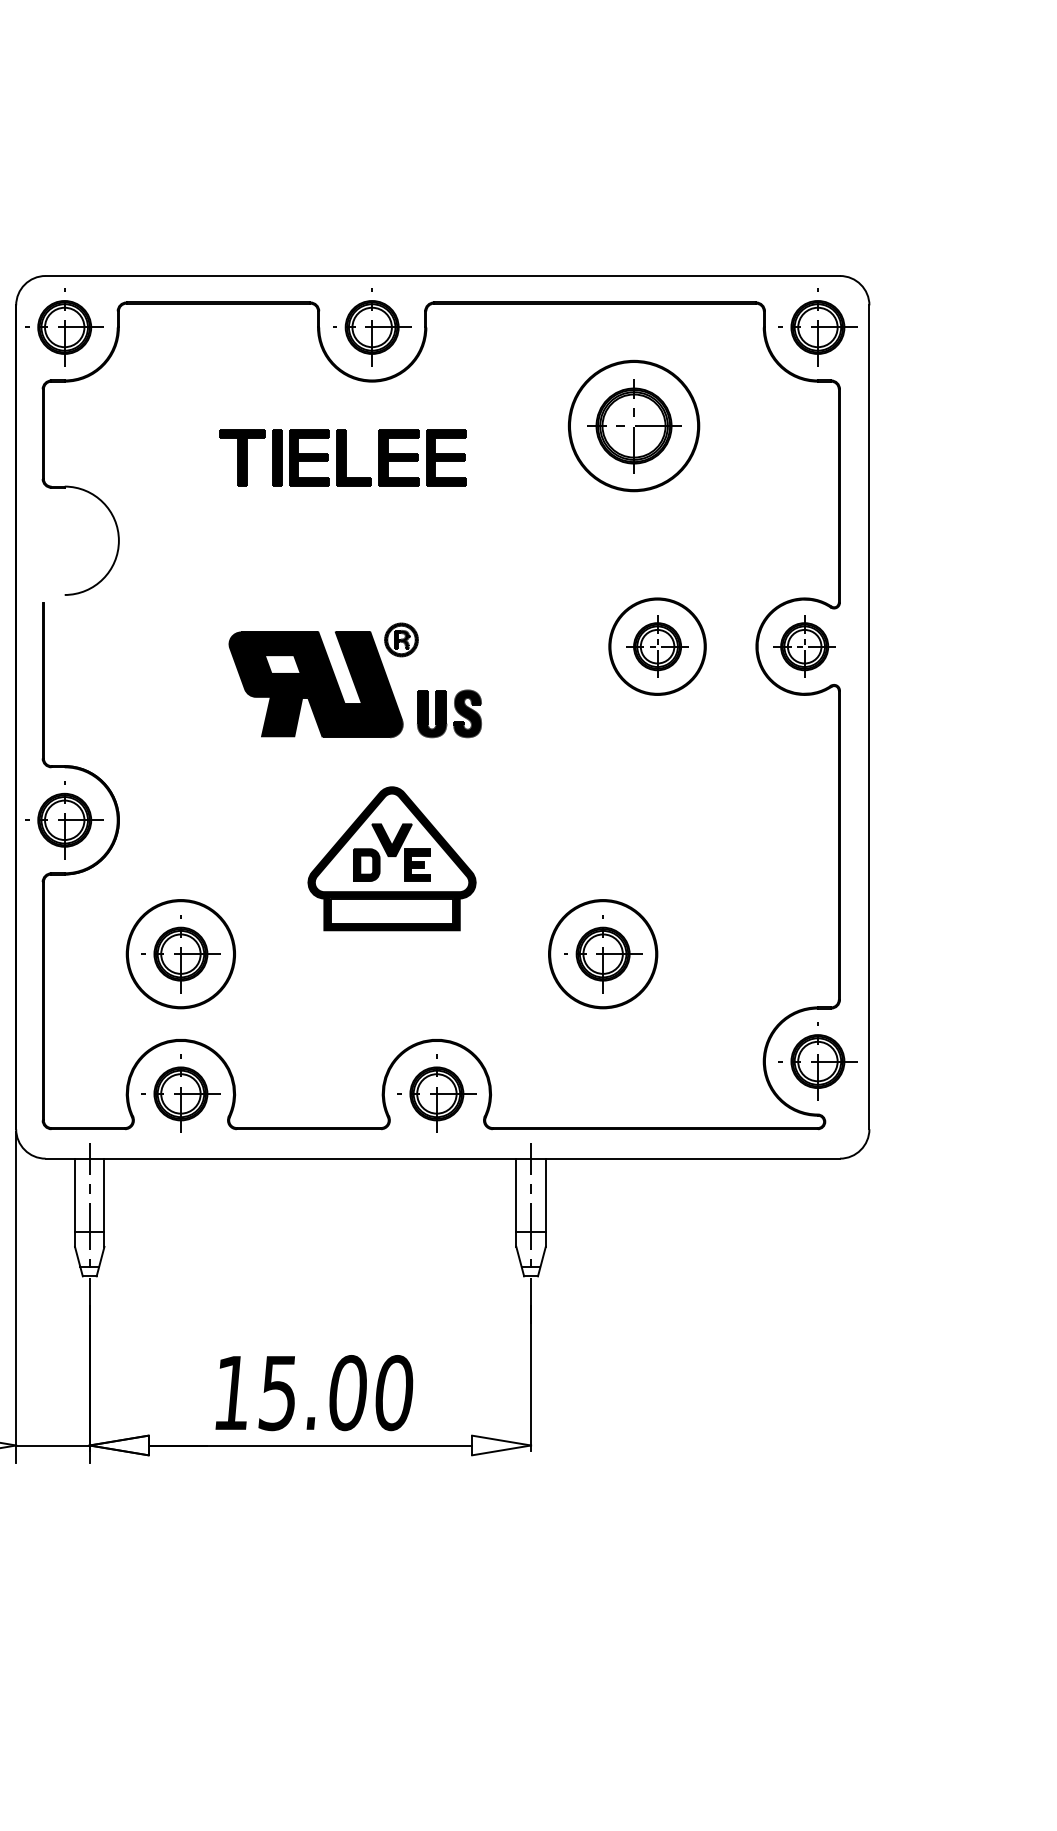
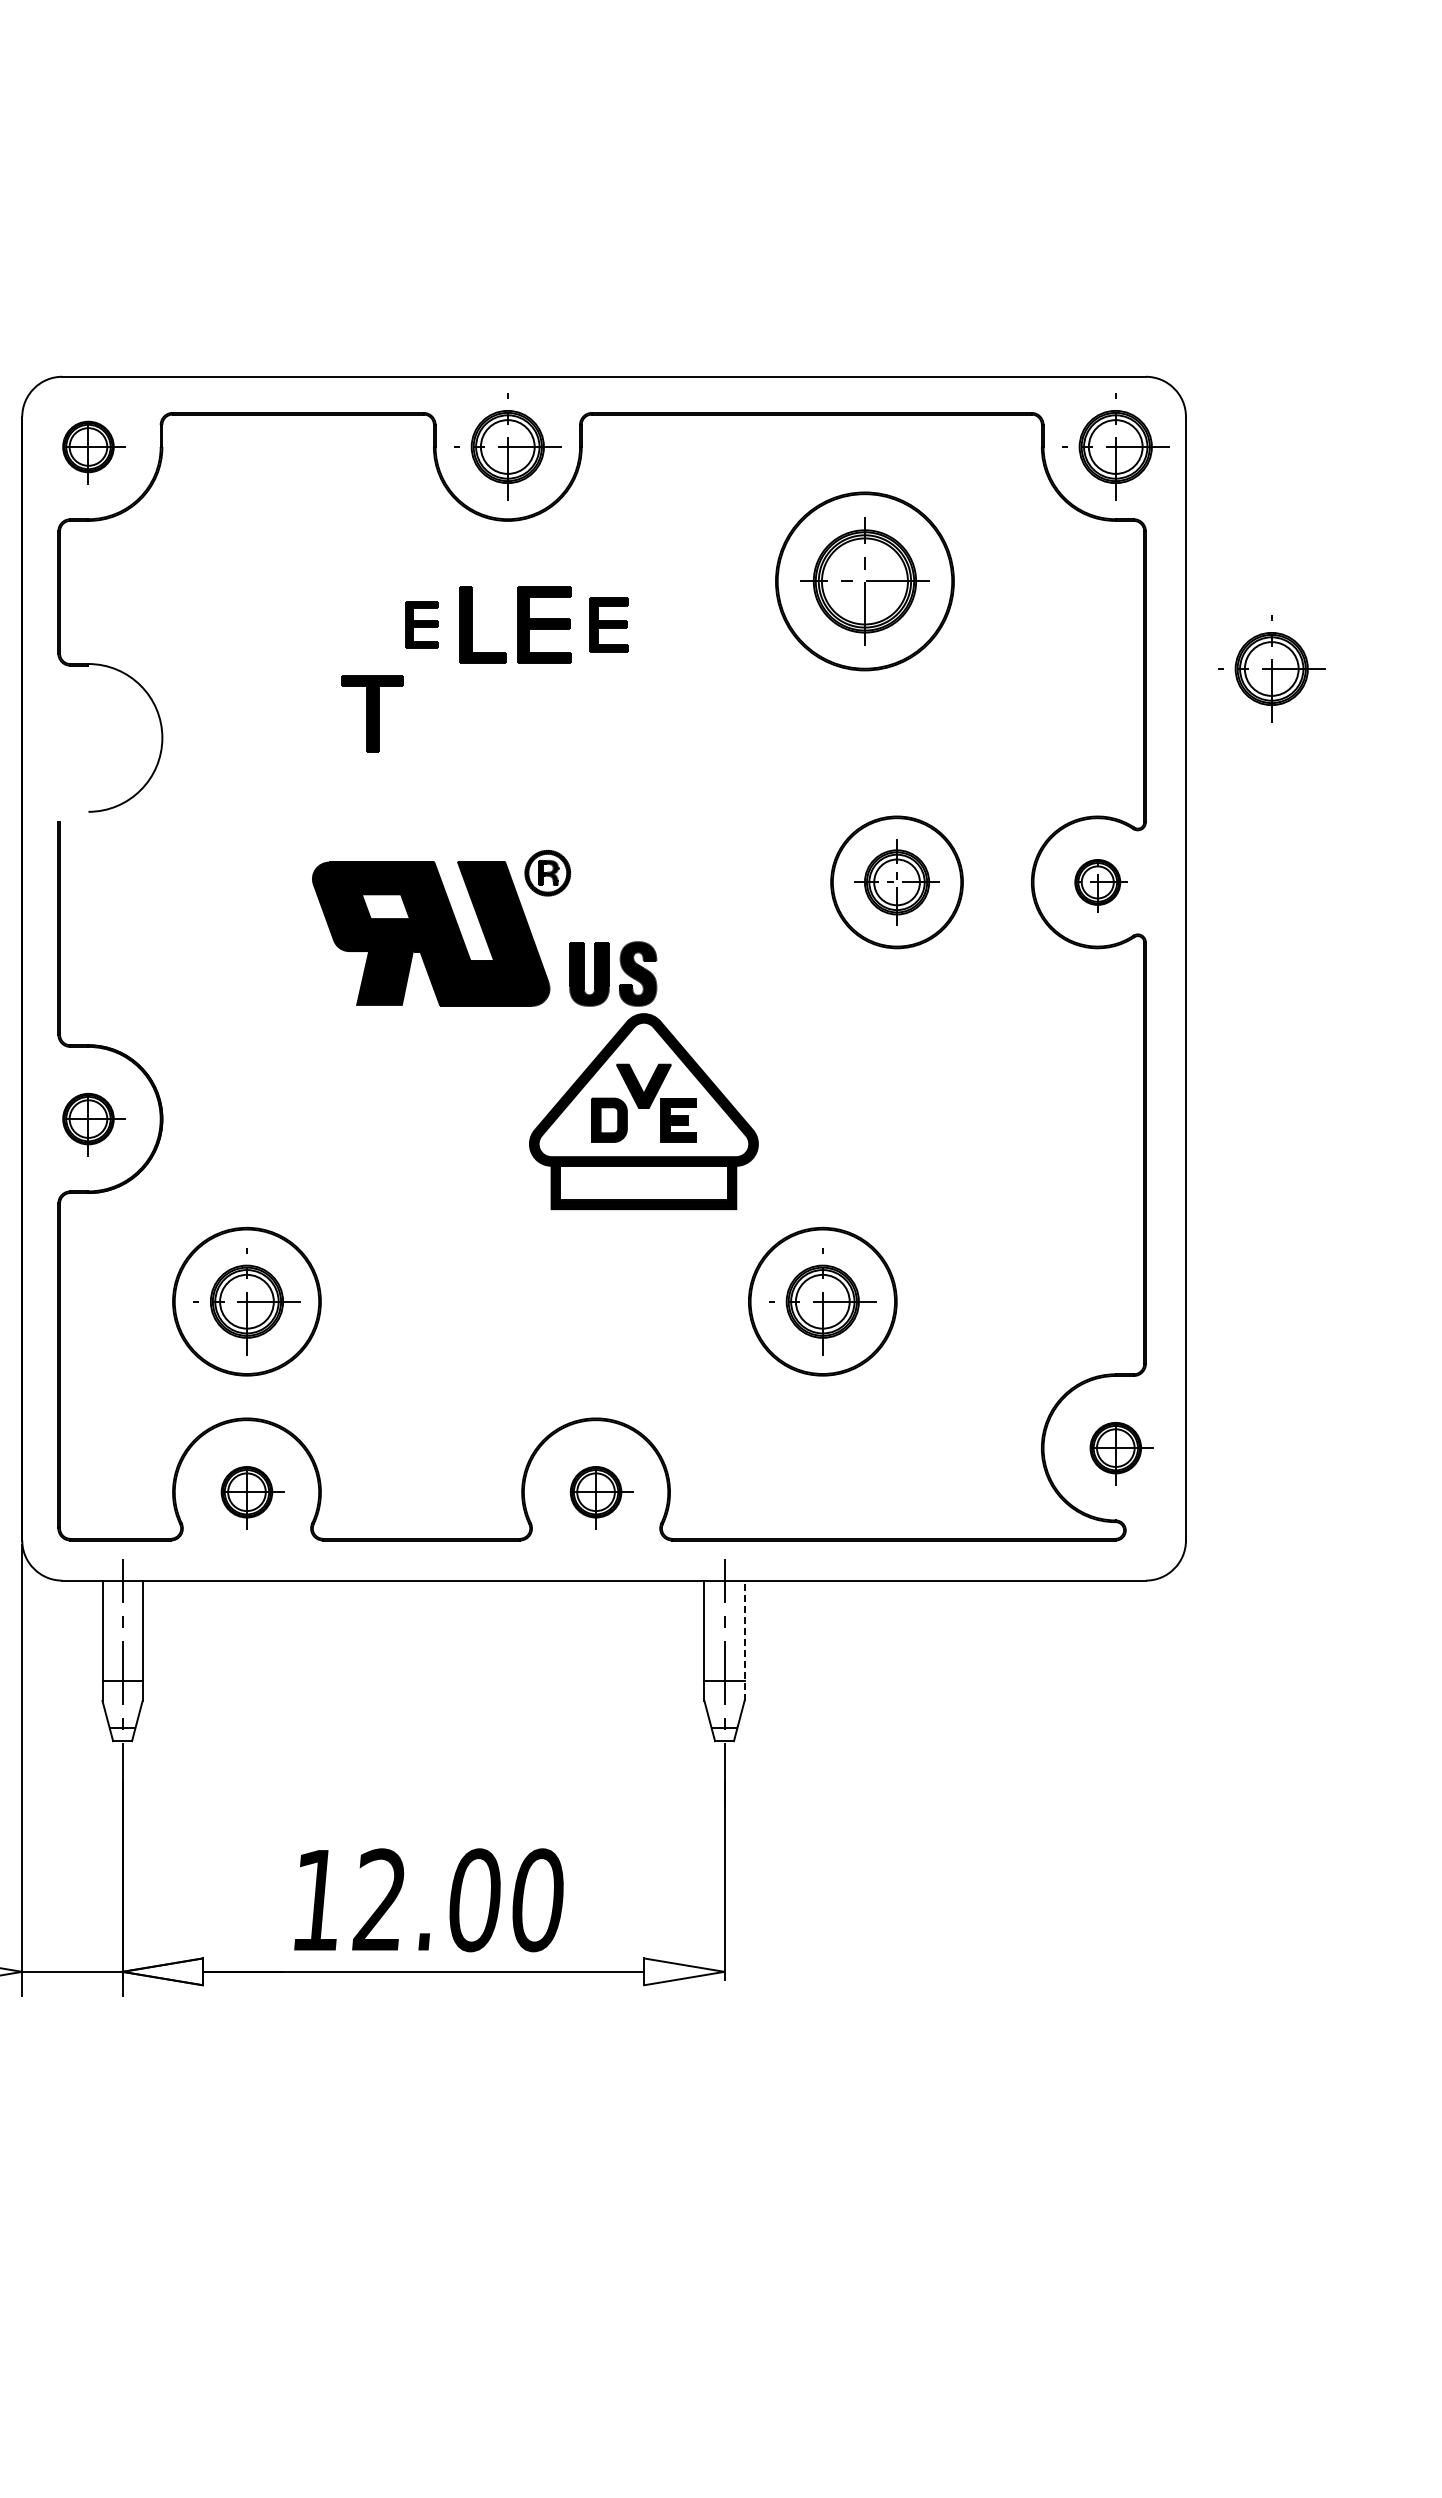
part: (64, 327) -> (88, 446), size x0.7
part: (242, 457) -> (372, 713), moved
part: (277, 457) -> (378, 624), removed
part: (309, 457) -> (422, 624), size x0.6
part: (446, 457) -> (608, 624), size x0.7
part: (932, 489) -> (1271, 668), added
part: (804, 646) -> (1097, 882), size x0.7
part: (64, 819) -> (88, 1118), size x0.7
part: (391, 858) -> (643, 1111), moved
part: (817, 1061) -> (1115, 1447), size x0.7
part: (180, 1093) -> (246, 1491), size x0.7
part: (436, 1093) -> (595, 1491), size x0.7
line: (545, 1202) -> (744, 1640), solid -> dashed
text: (277, 1393) -> (378, 1900), 15.00 -> 12.00

